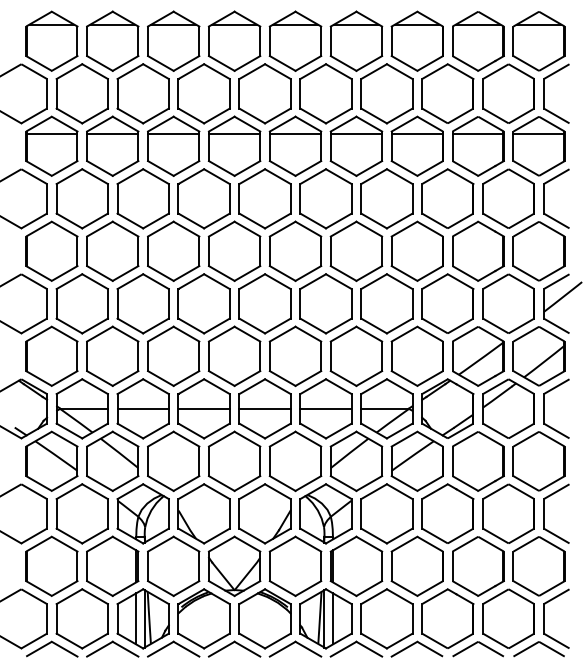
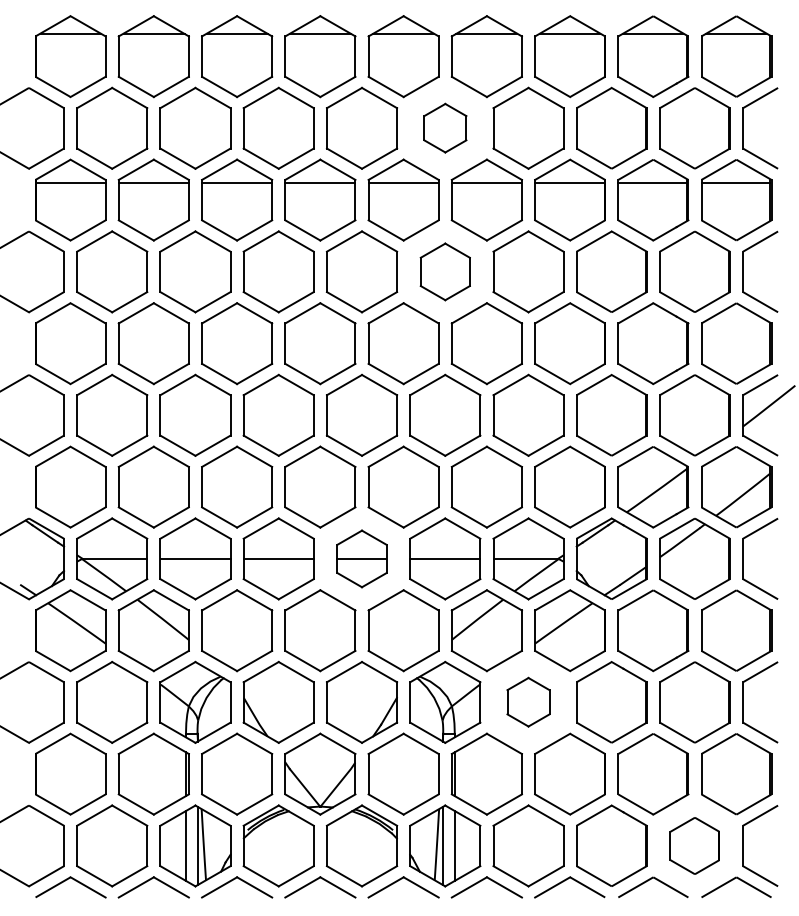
part: (326, 93) -> (445, 127), size x0.6
part: (326, 198) -> (445, 271), size x0.7
part: (264, 408) -> (361, 558), size x0.7
part: (386, 513) -> (528, 701), size x0.6
part: (508, 618) -> (694, 845), size x0.7

